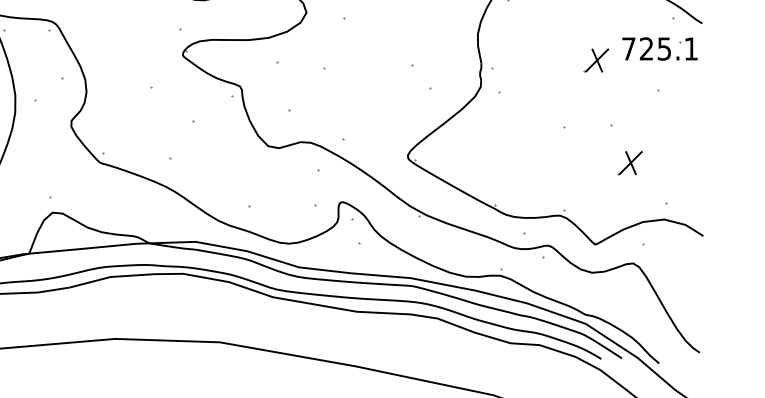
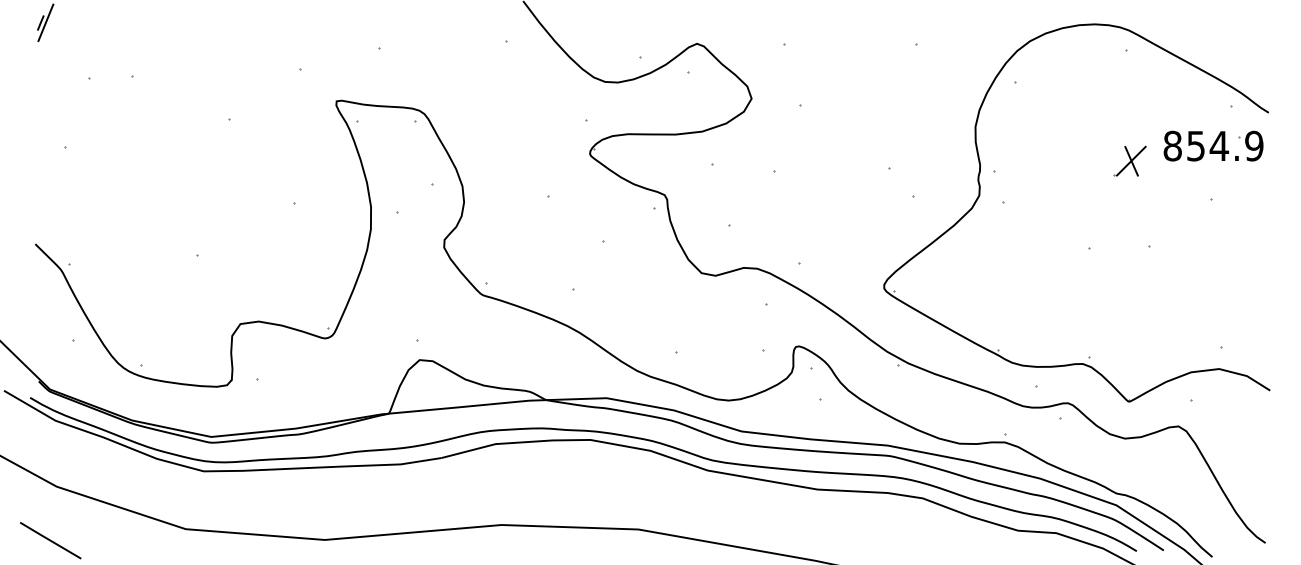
text: (659, 48) -> (1213, 145), 725.1 -> 854.9
part: (629, 162) -> (1173, 294), removed

